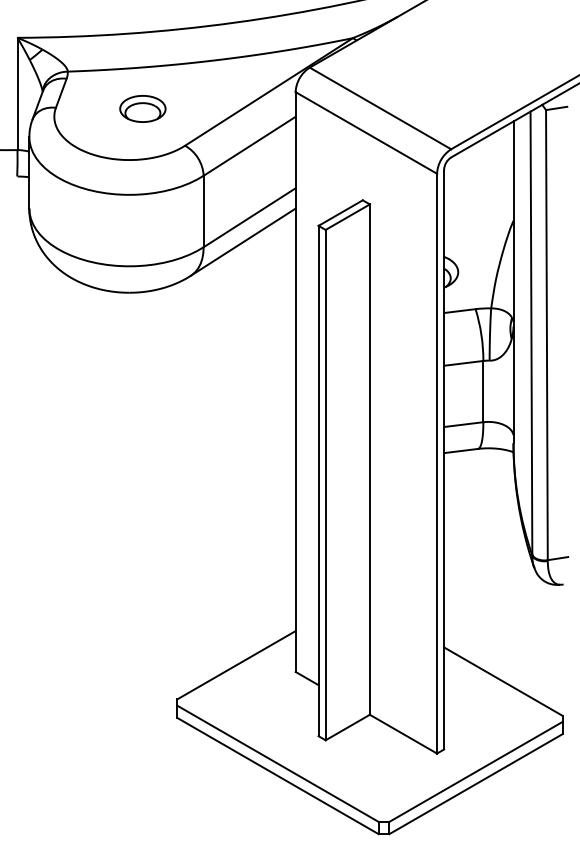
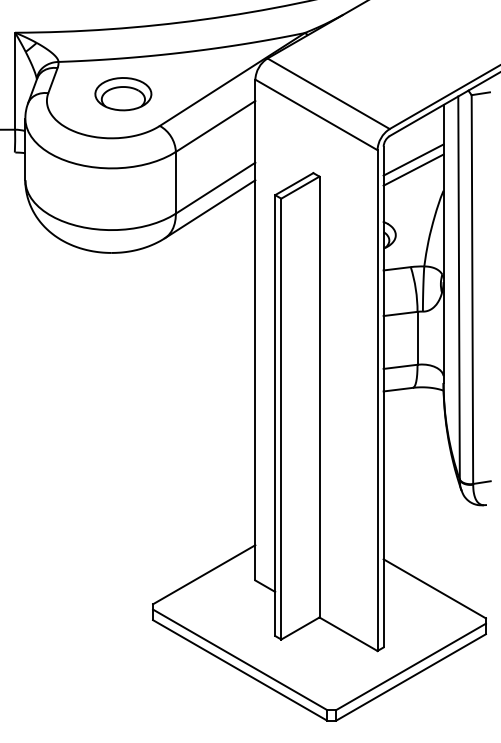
part: (142, 108) -> (123, 93), size x1.43
line: (478, 185) -> (413, 160), added
line: (478, 196) -> (413, 169), added

